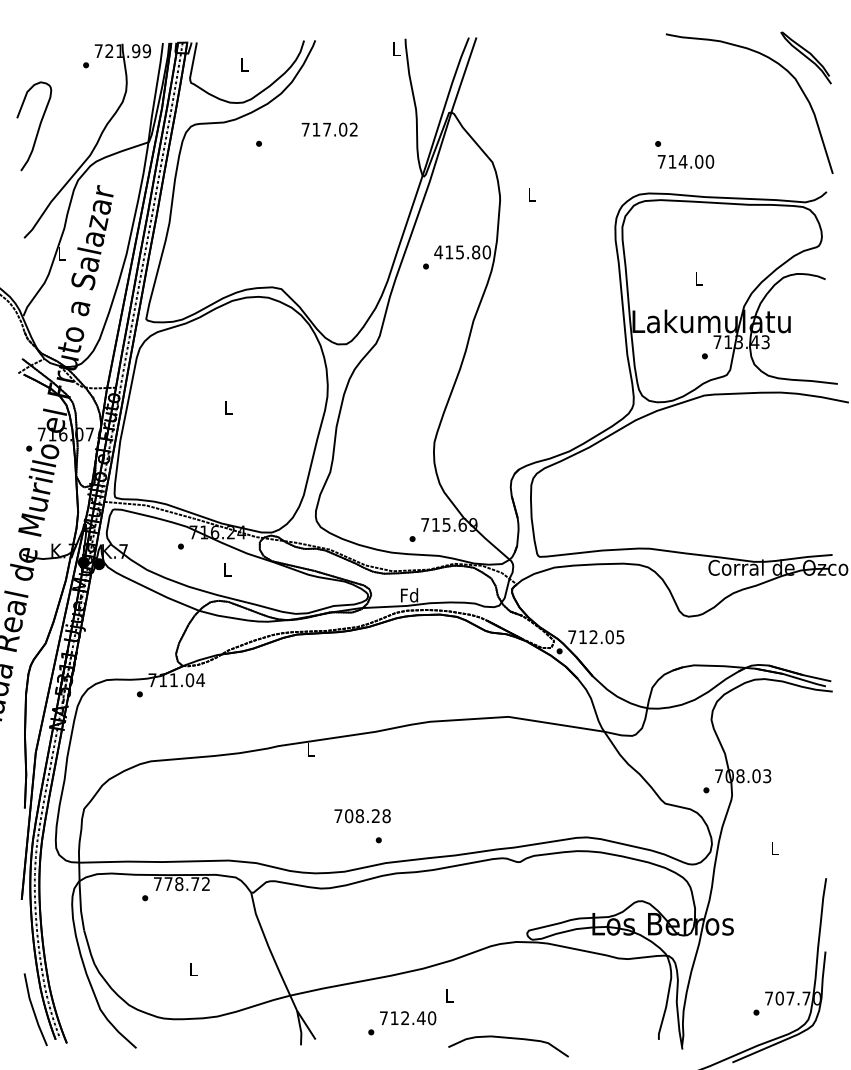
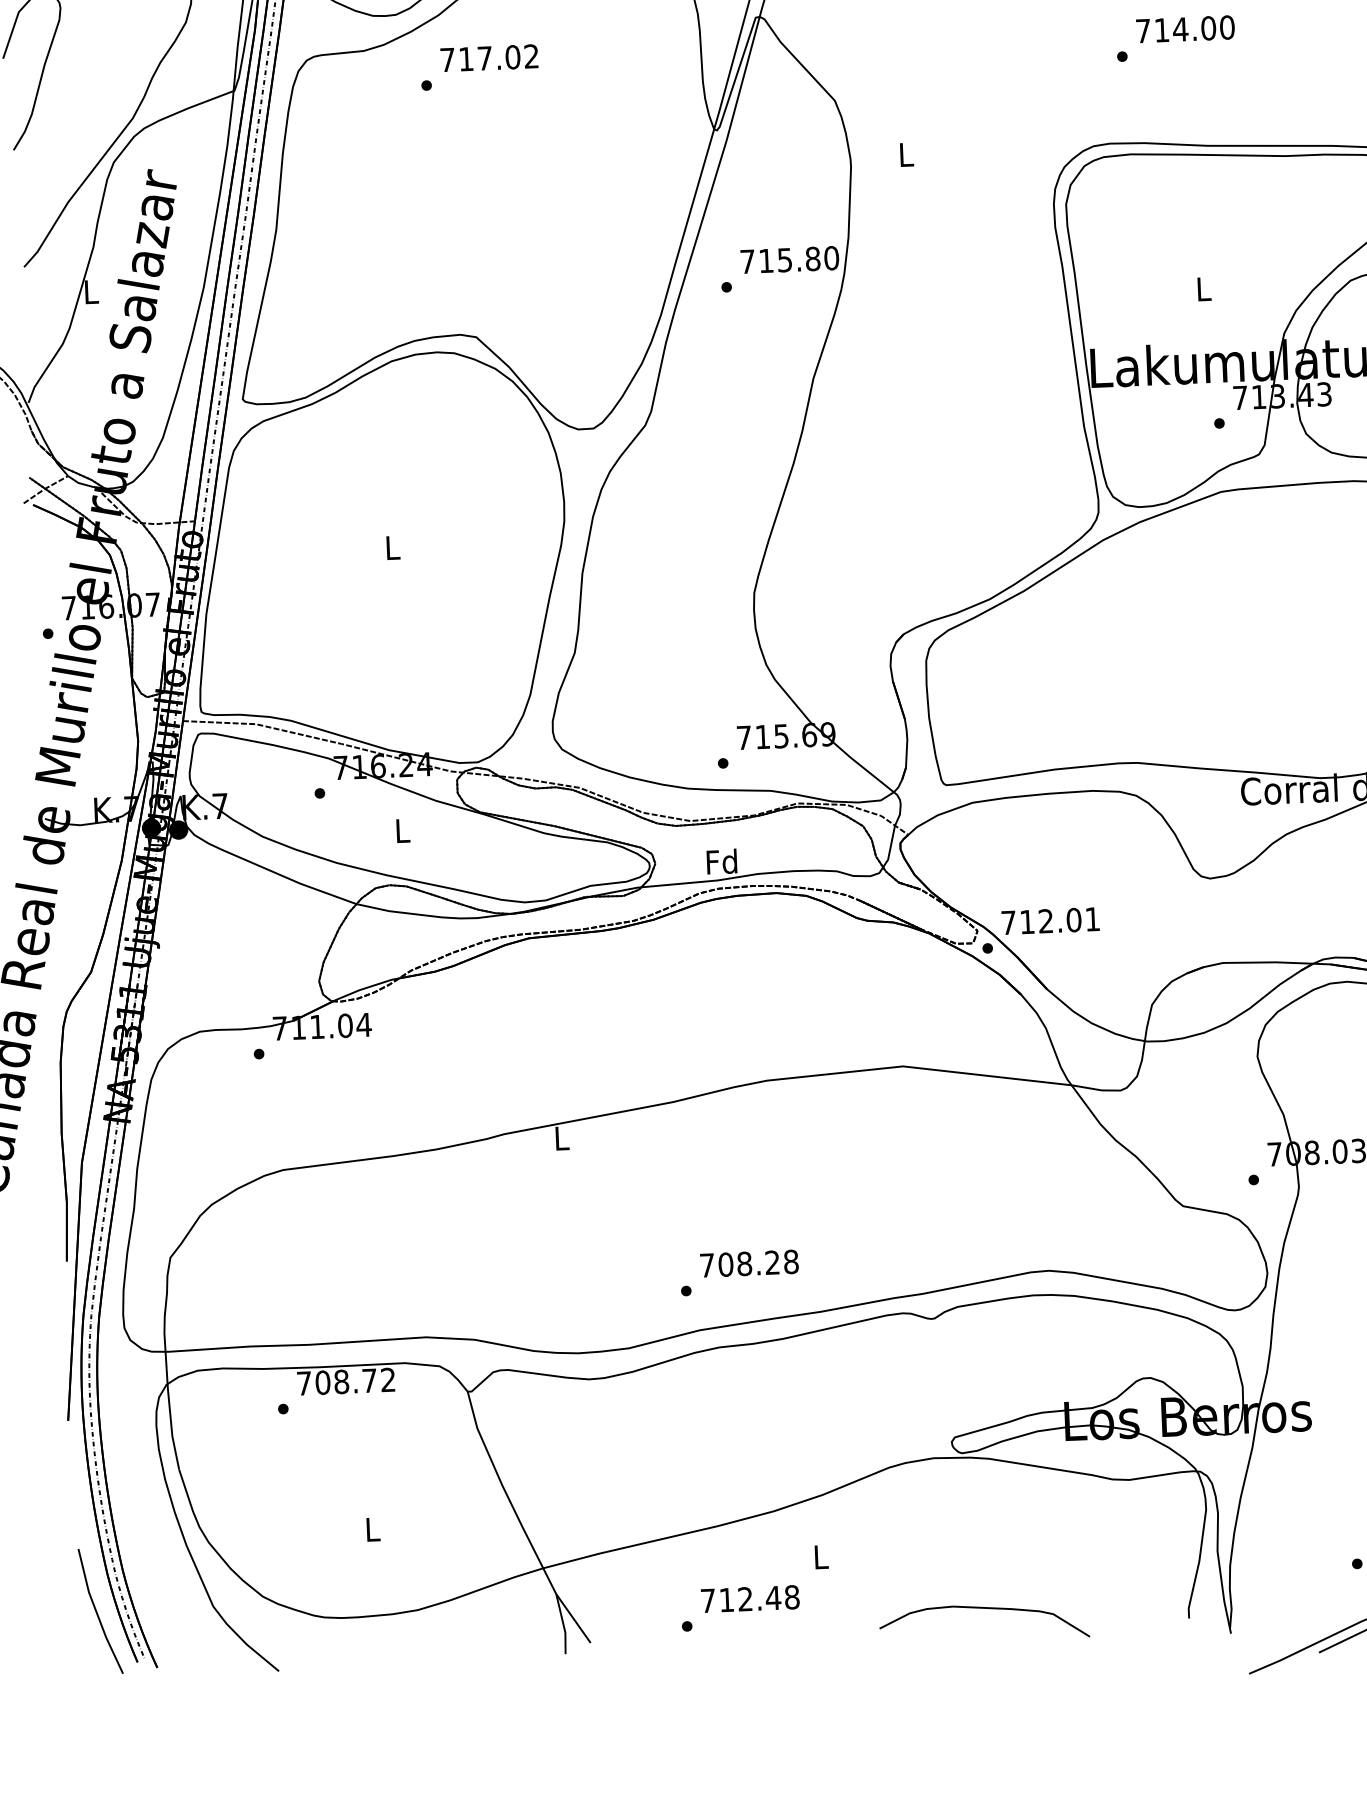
text: (329, 129) -> (489, 57), moved
text: (685, 161) -> (1184, 28), moved
text: (438, 252) -> (747, 261), 415.80 -> 715.80
text: (620, 637) -> (1092, 919), 712.05 -> 712.01
text: (362, 816) -> (749, 1264), moved
text: (168, 884) -> (322, 1383), 778.72 -> 708.72
text: (431, 1017) -> (791, 1596), 712.40 -> 712.48
part: (508, 1038) -> (983, 1608), moved

